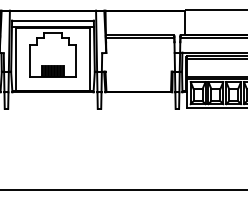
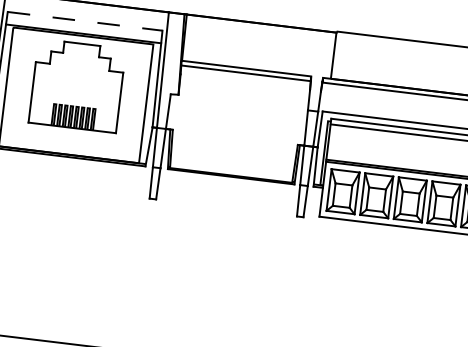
line: (52, 20) -> (84, 21), solid -> dashed

